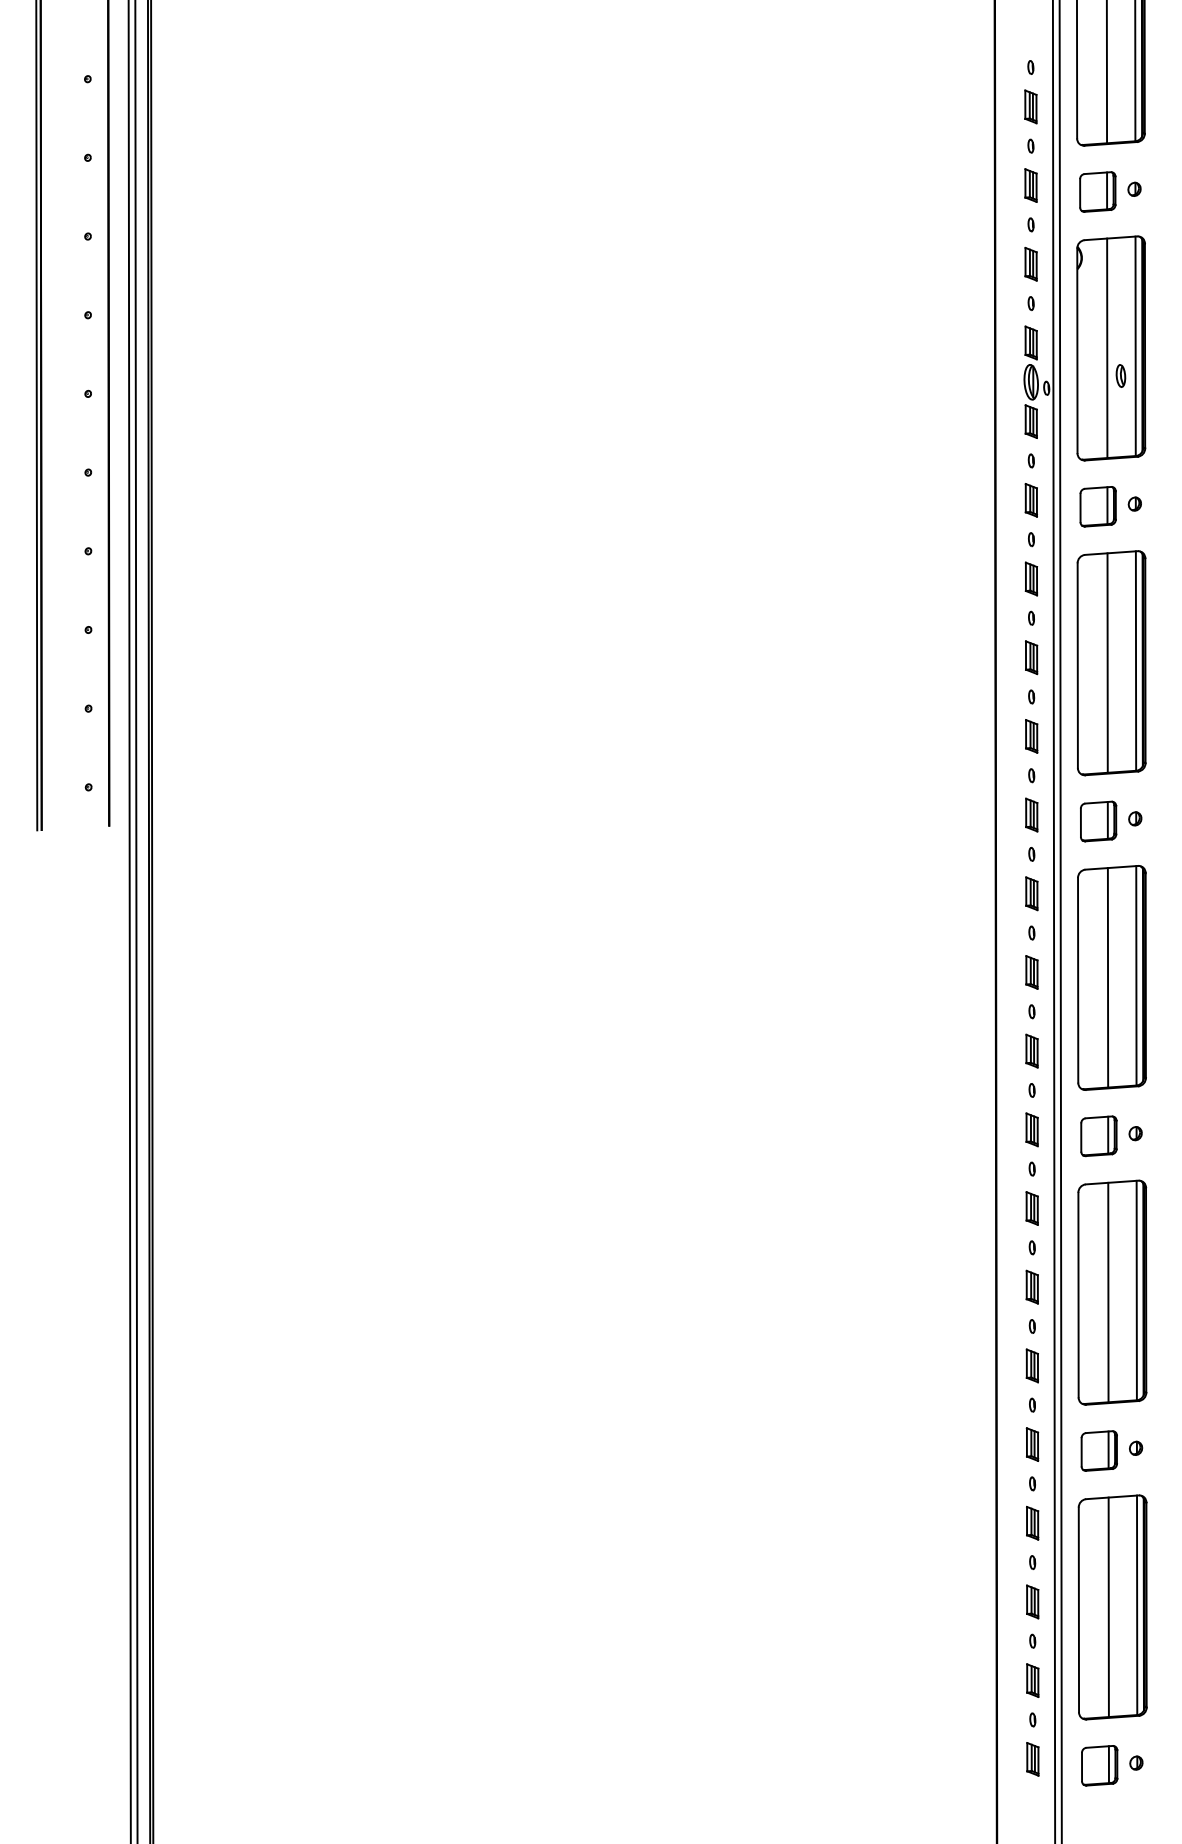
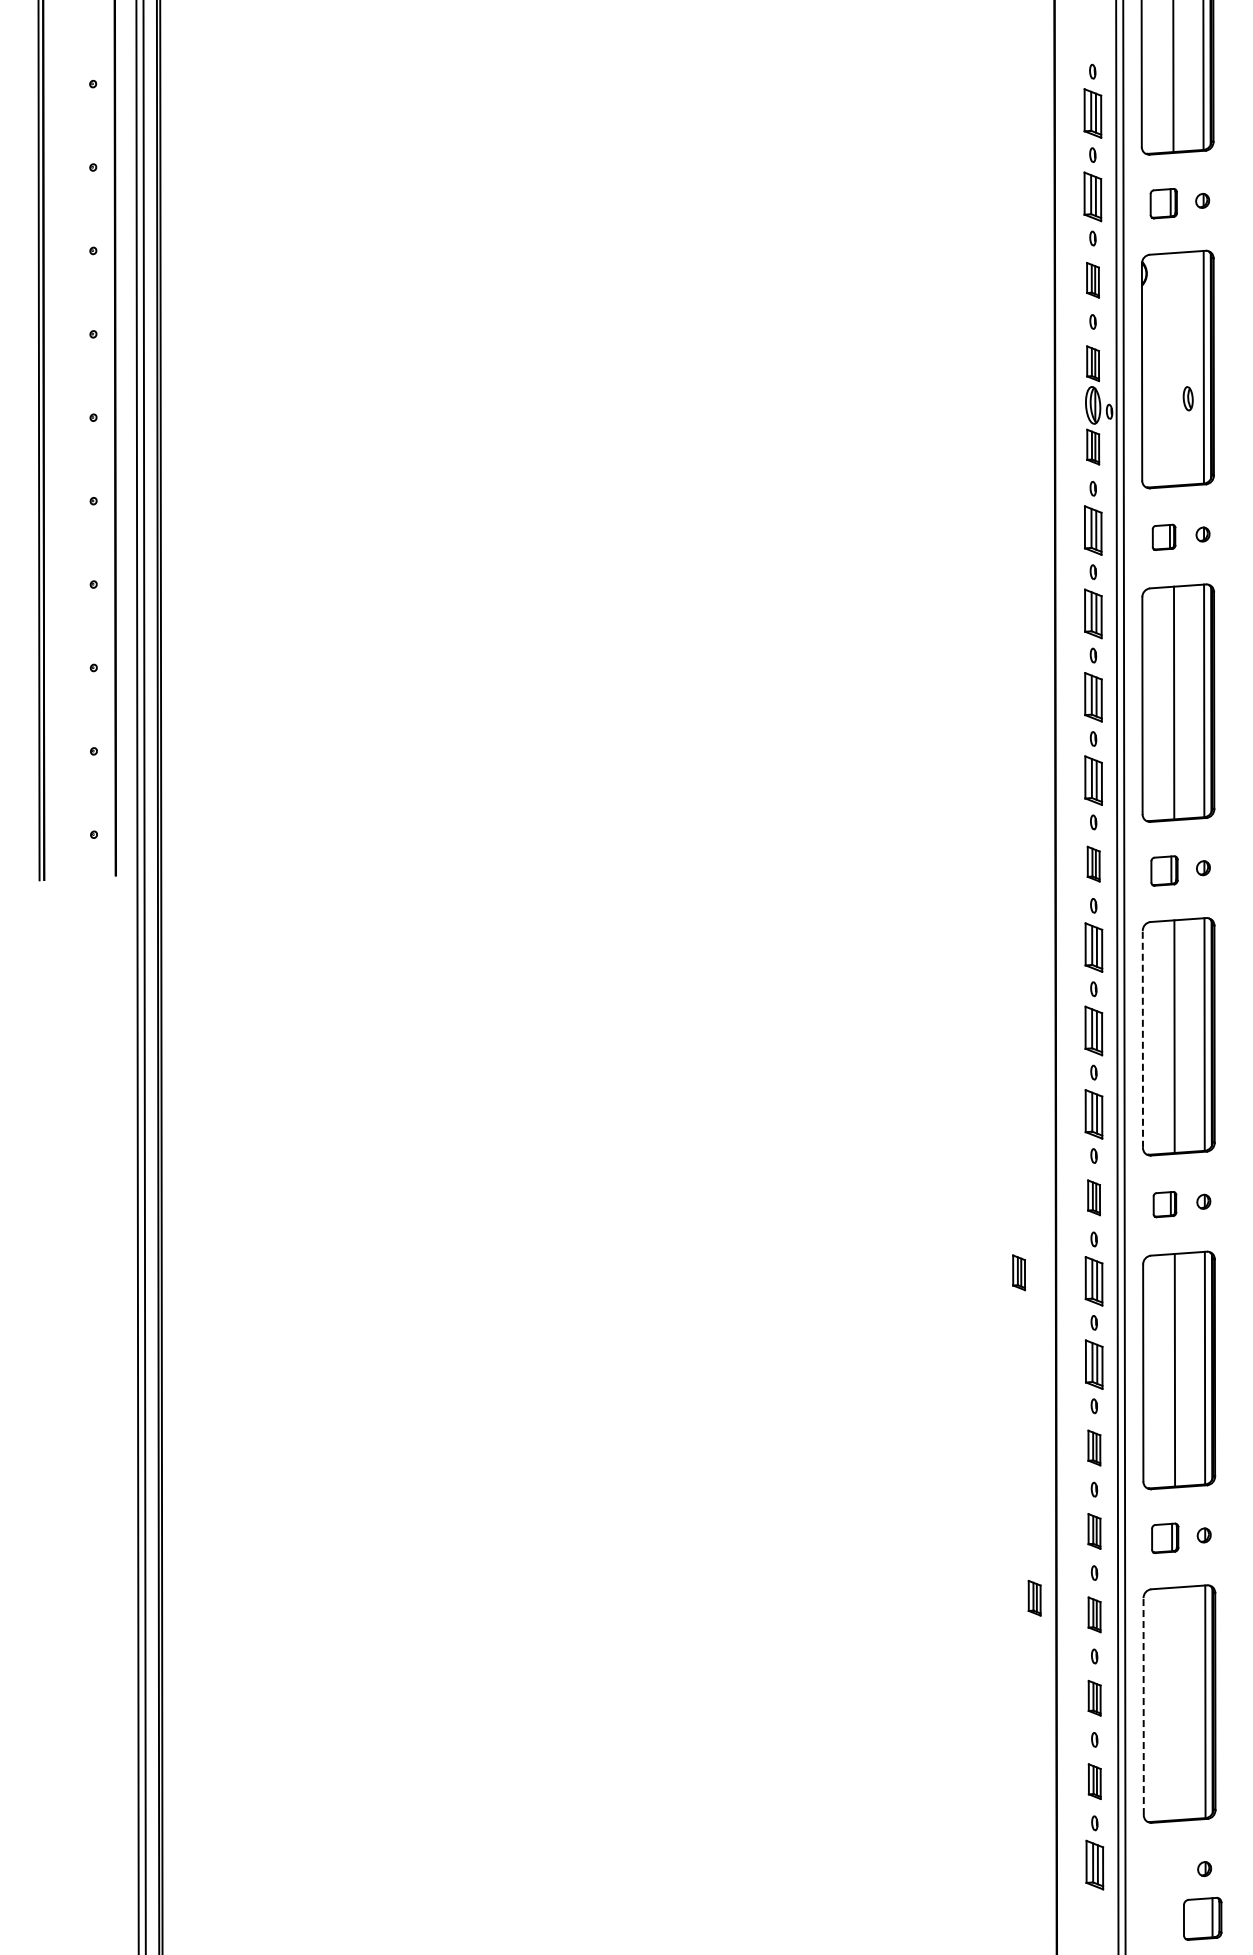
part: (1030, 106) -> (1092, 113), size x1.4
part: (1030, 185) -> (1092, 196), size x1.4
part: (1097, 191) -> (1163, 203), size x0.7
line: (1107, 348) -> (1173, 369), removed
part: (1031, 500) -> (1093, 530), size x1.4
part: (1097, 506) -> (1163, 537), size x0.6
part: (1031, 578) -> (1093, 613), size x1.4
part: (1031, 657) -> (1093, 697), size x1.4
part: (1031, 736) -> (1093, 780), size x1.4
part: (1098, 821) -> (1164, 870), size x0.7
part: (1031, 893) -> (1093, 947), size x1.4
part: (1031, 972) -> (1093, 1030), size x1.4
line: (1077, 979) -> (1142, 1038), solid -> dashed
part: (1031, 1051) -> (1093, 1114), size x1.4
part: (1098, 1136) -> (1164, 1204), size x0.6
part: (960, 1200) -> (1018, 1272), added
part: (1032, 1207) -> (1094, 1280), size x1.4
part: (1032, 1287) -> (1094, 1364), size x1.4
part: (1098, 1451) -> (1164, 1538), size x0.7
part: (975, 1506) -> (1034, 1597), added
line: (1108, 1606) -> (1175, 1703), removed
line: (1078, 1609) -> (1143, 1706), solid -> dashed
part: (1032, 1758) -> (1094, 1864), size x1.4
part: (1099, 1765) -> (1202, 1918), moved

